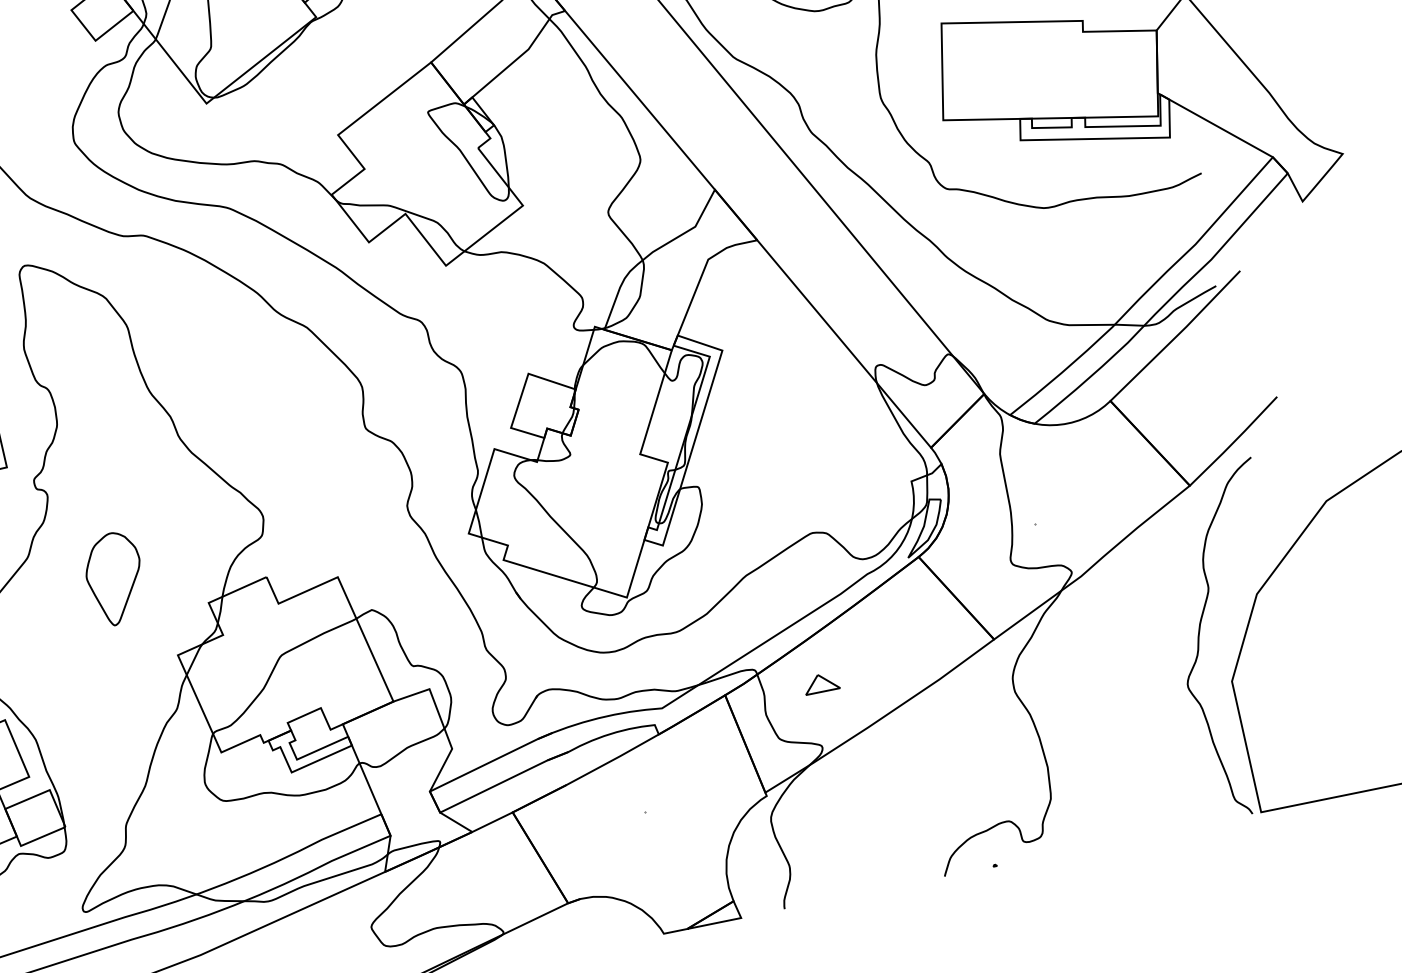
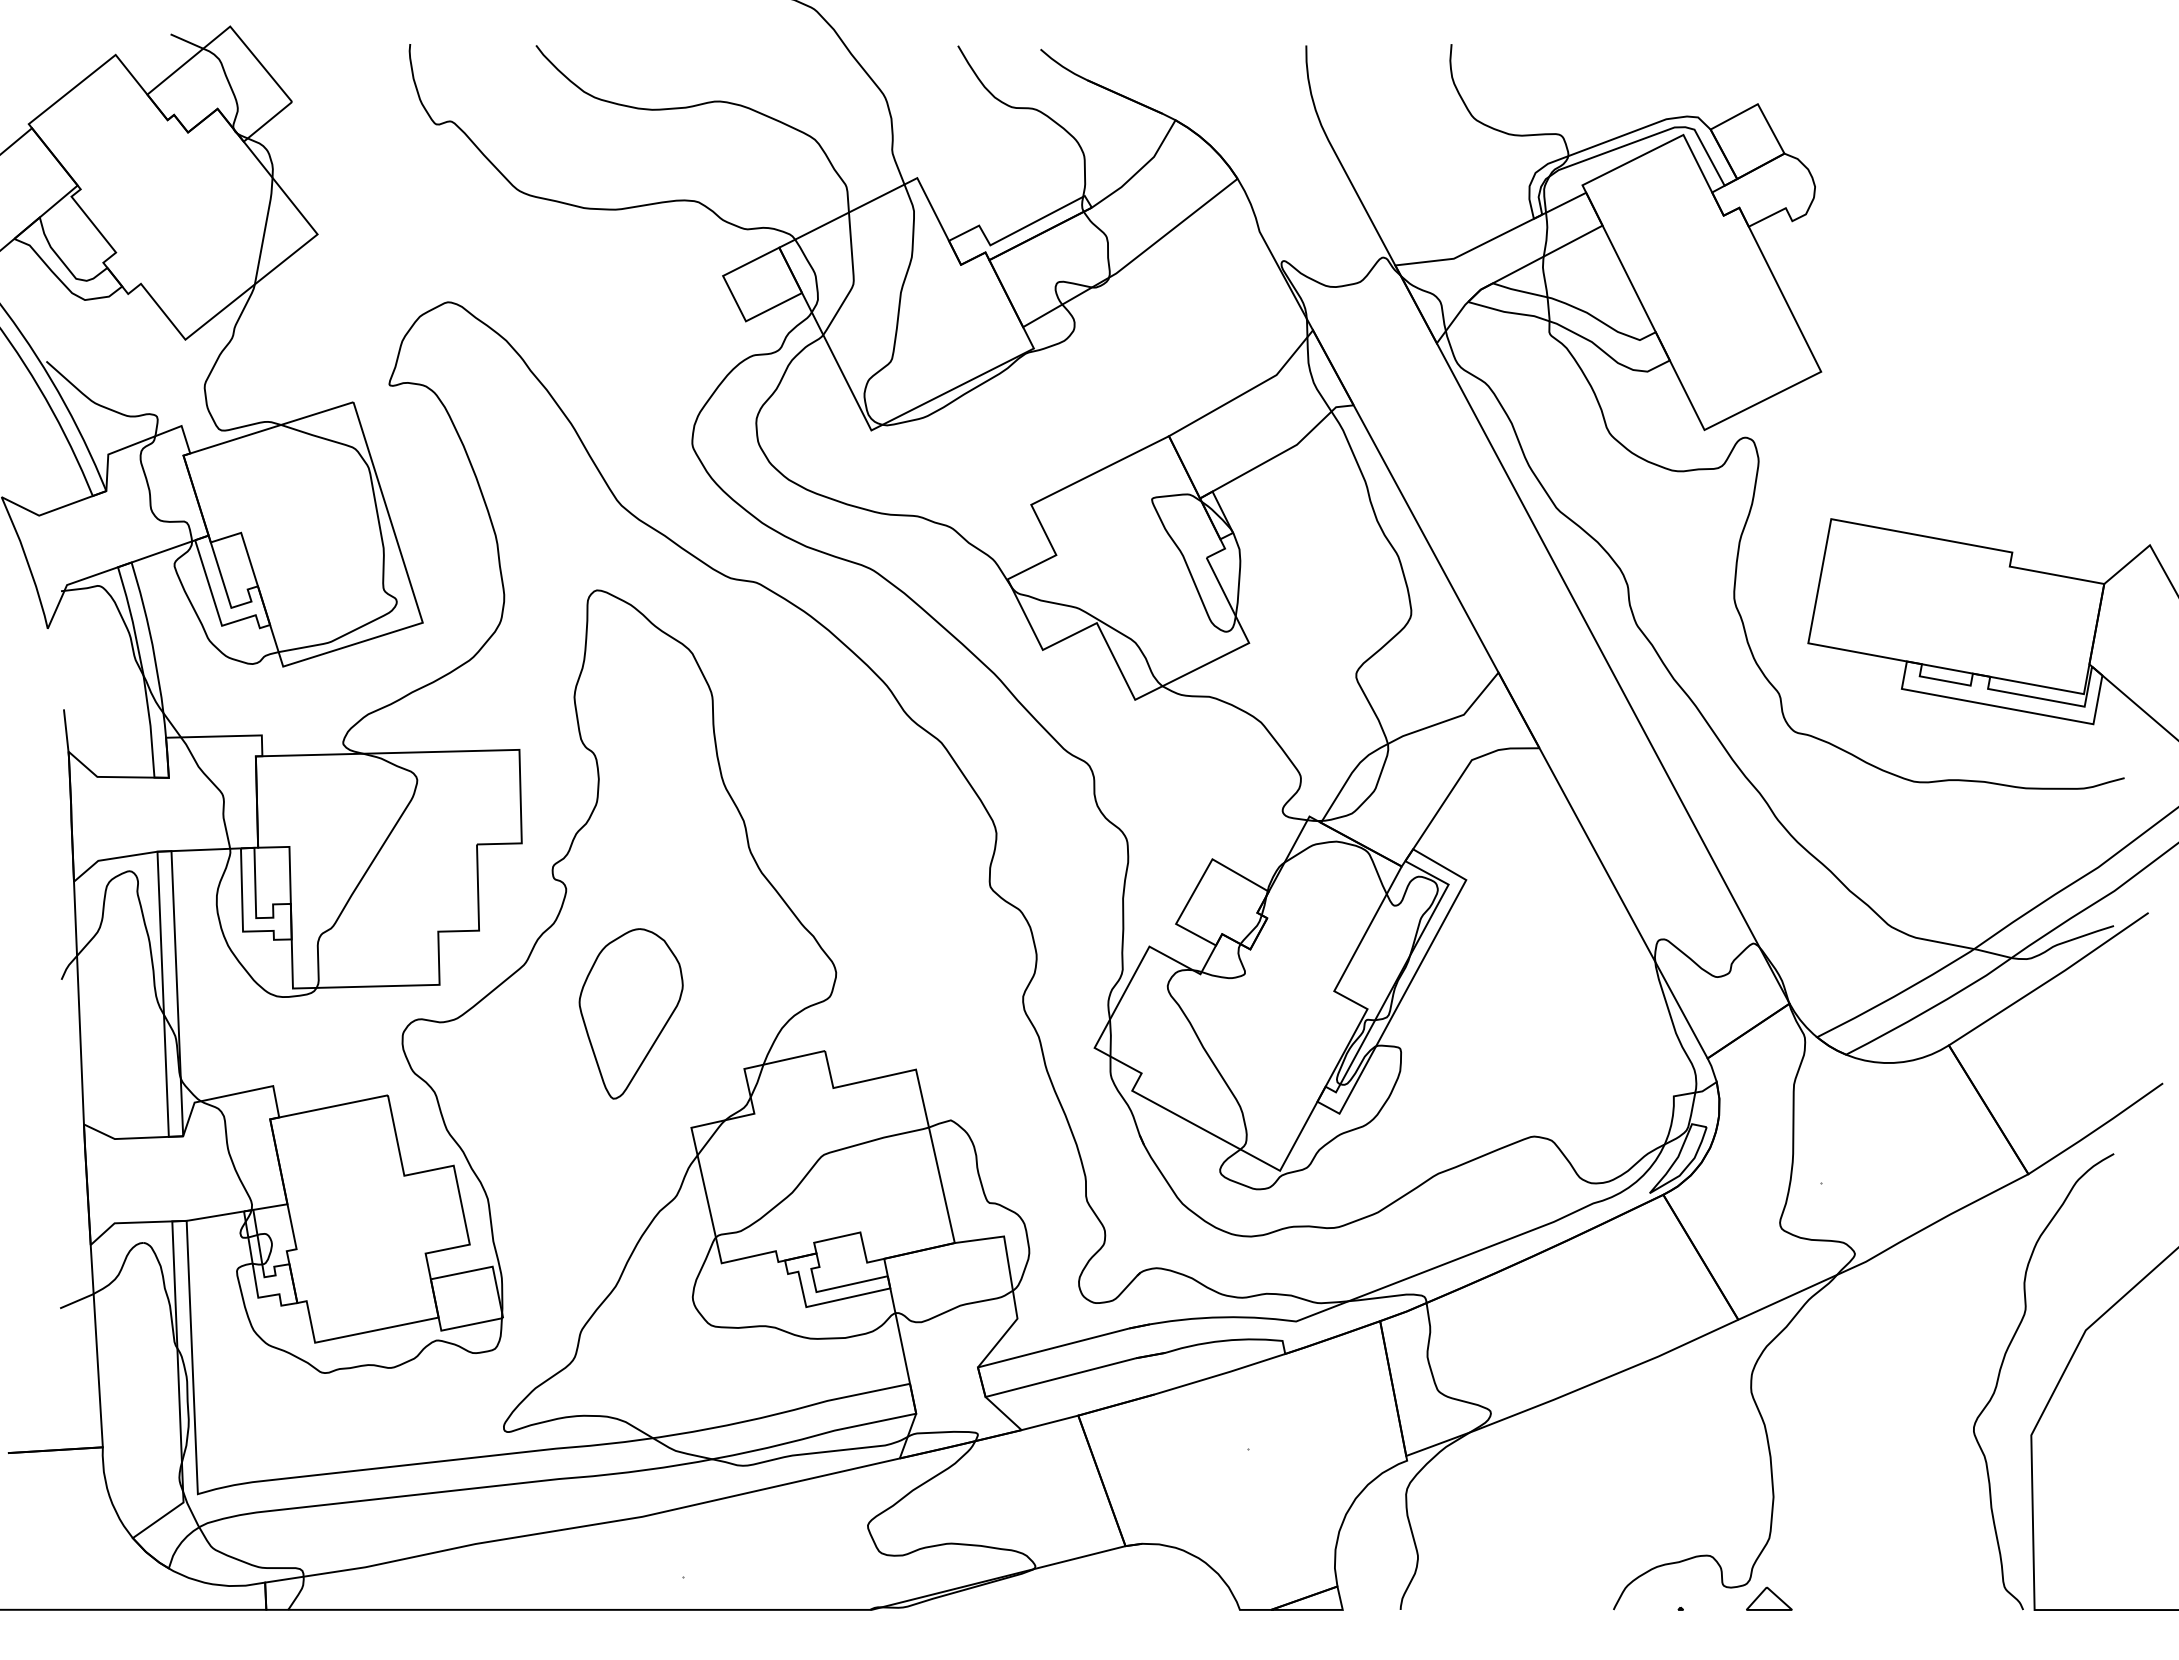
part: (114, 578) -> (630, 1013), size x1.43
part: (821, 682) -> (1769, 1598), moved

